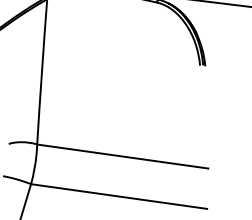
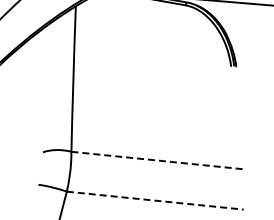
line: (122, 156) -> (157, 160), solid -> dashed
line: (119, 196) -> (155, 200), solid -> dashed

